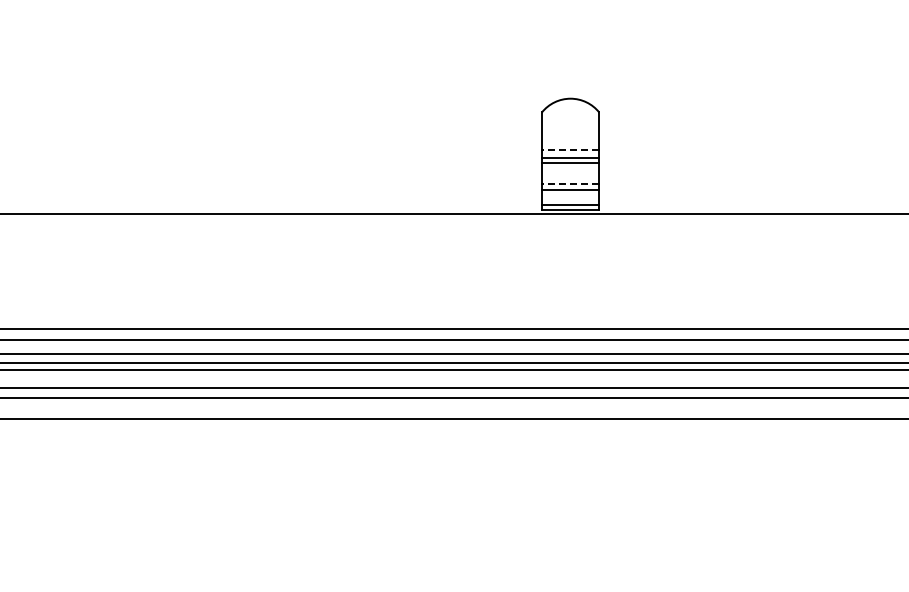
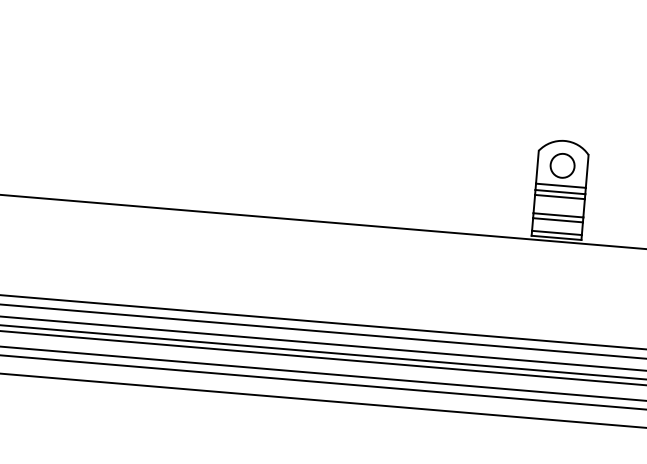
circle: (570, 126) -> (562, 165), added
line: (570, 150) -> (560, 185), dashed -> solid
line: (570, 184) -> (558, 215), dashed -> solid

